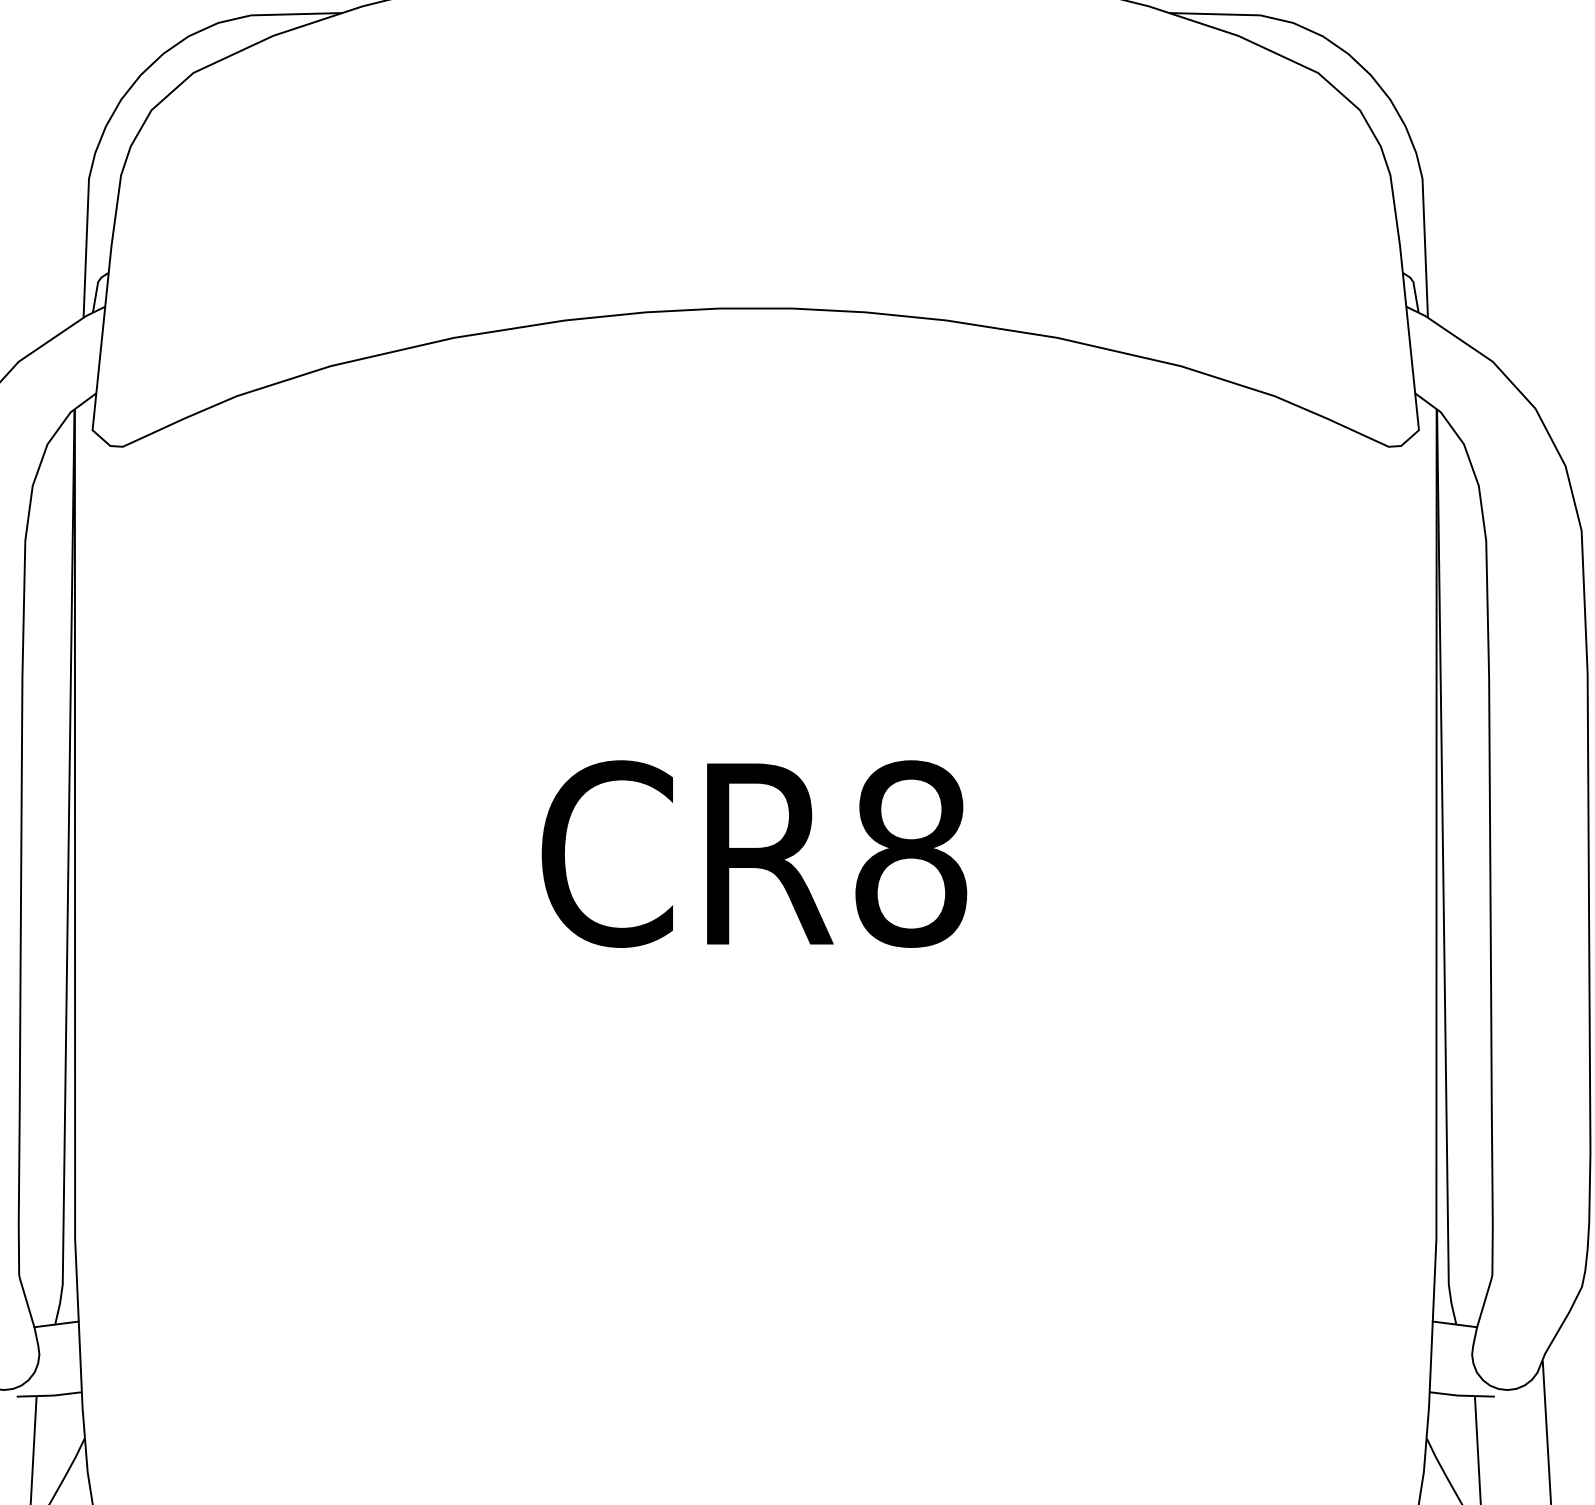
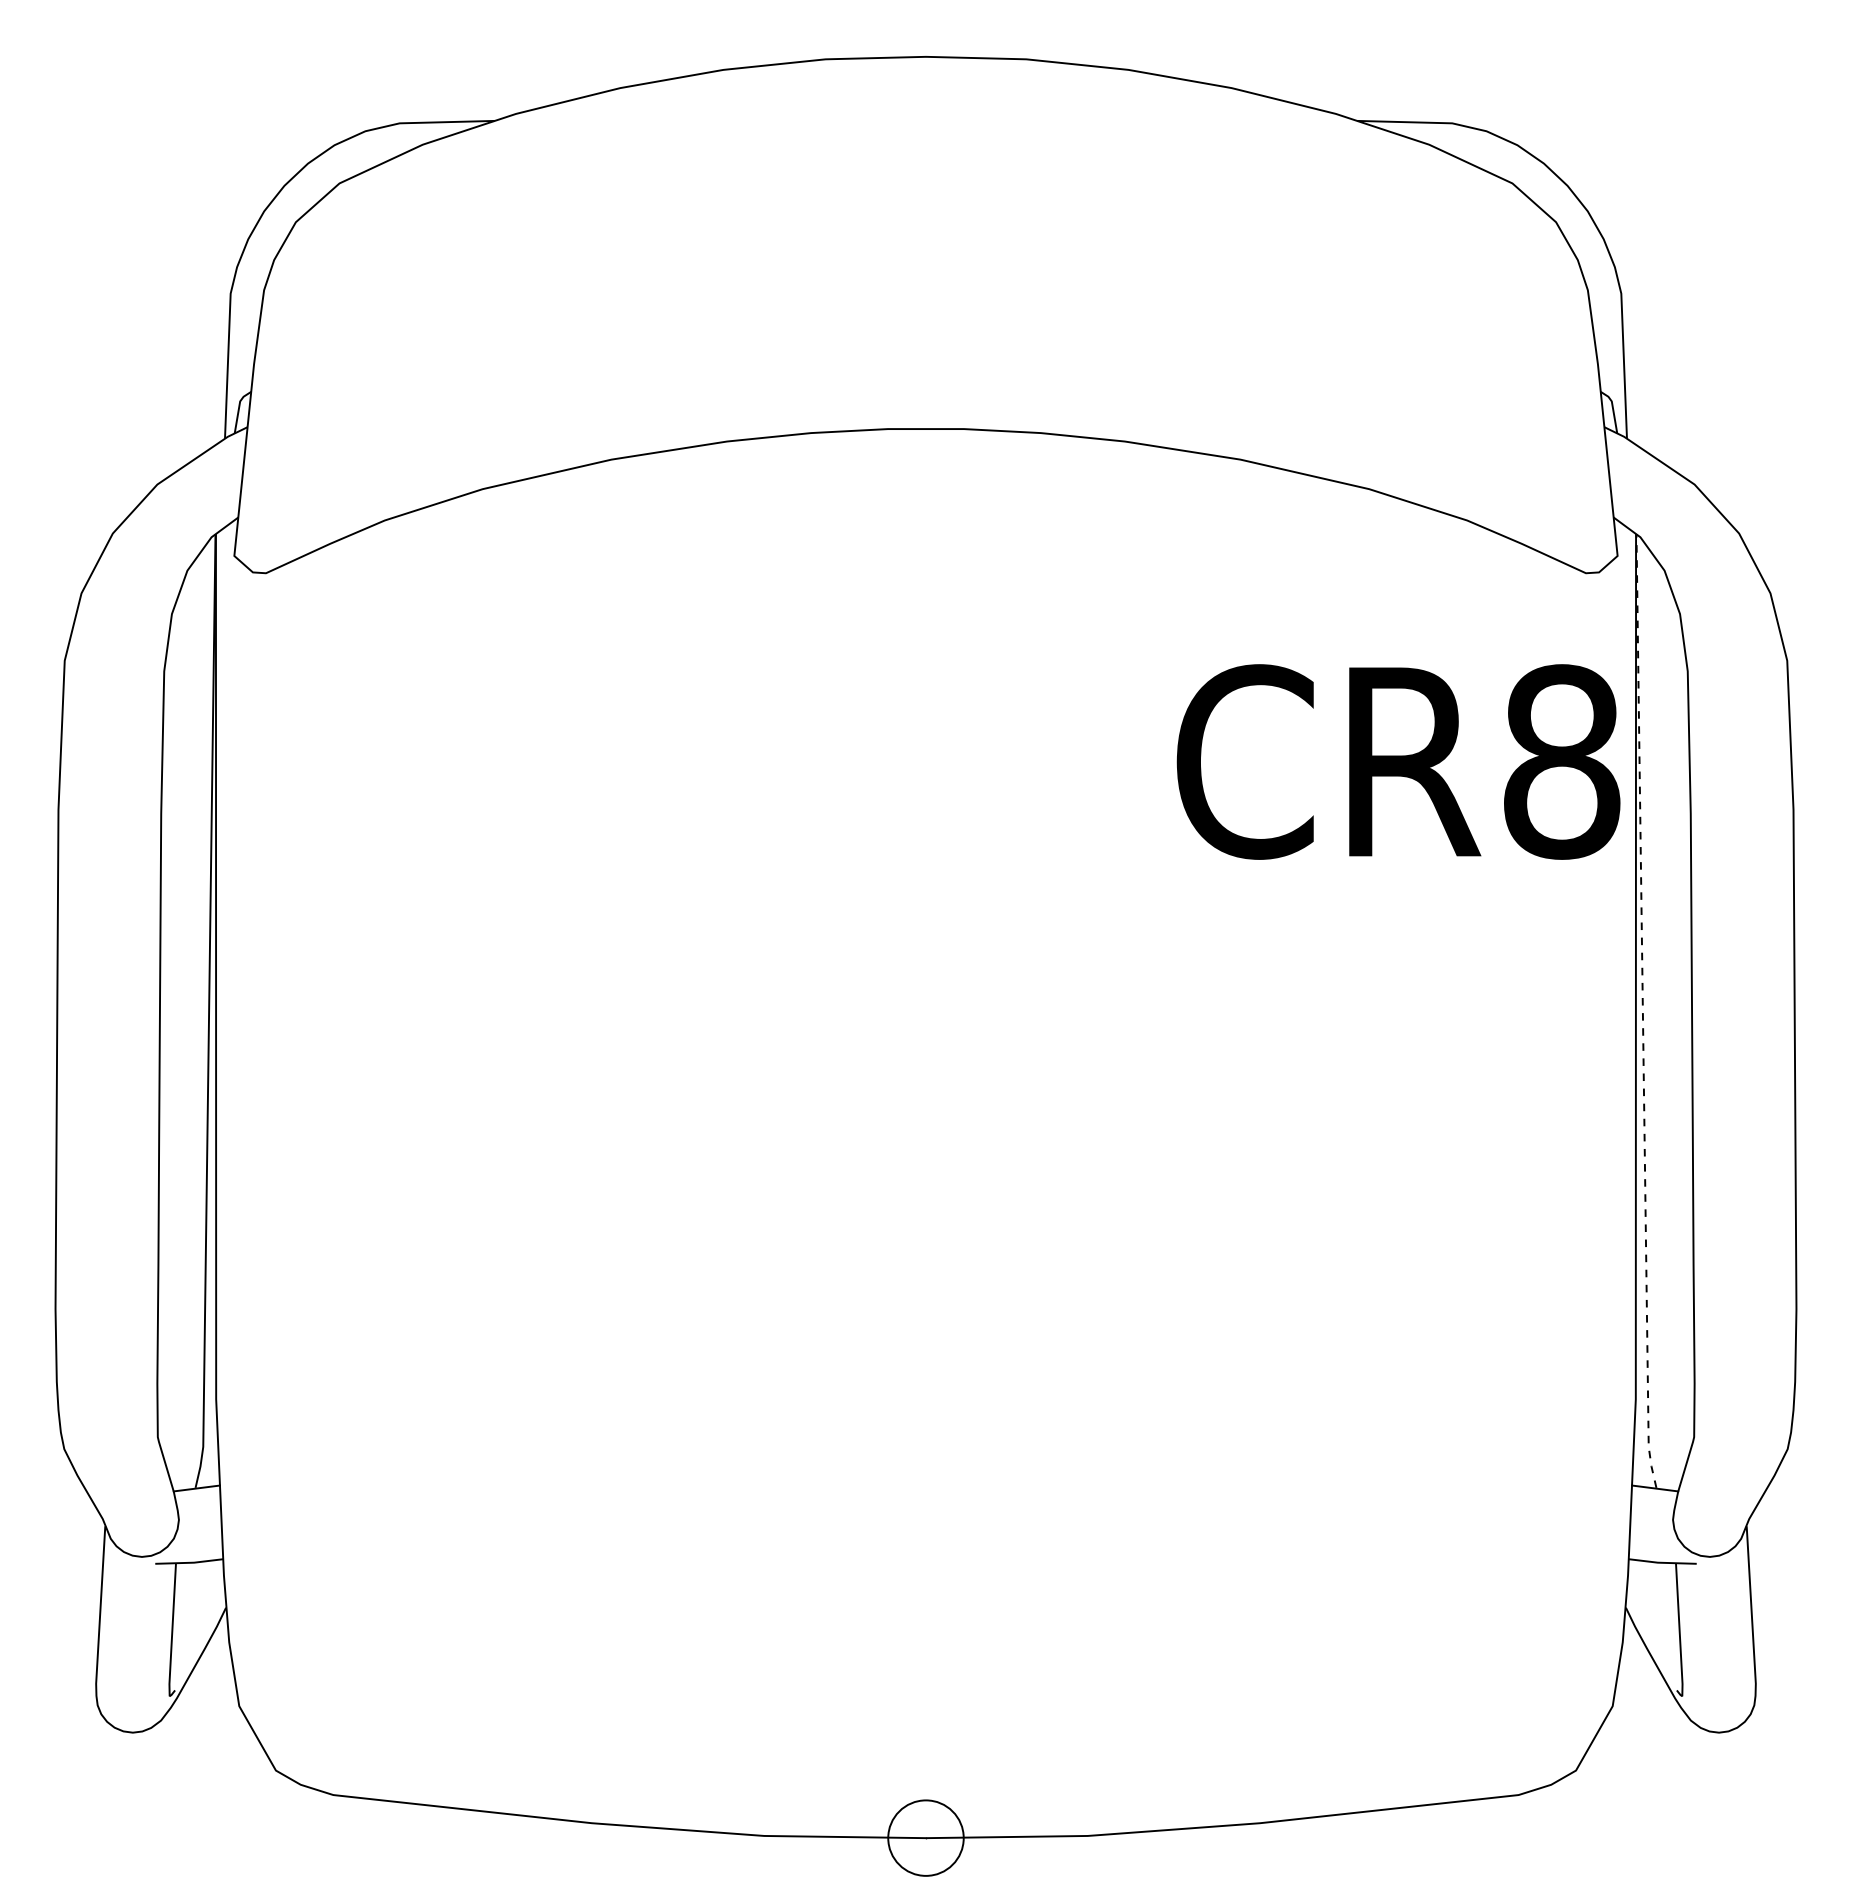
text: (754, 853) -> (1398, 761), moved
line: (1442, 867) -> (1642, 1012), solid -> dashed

